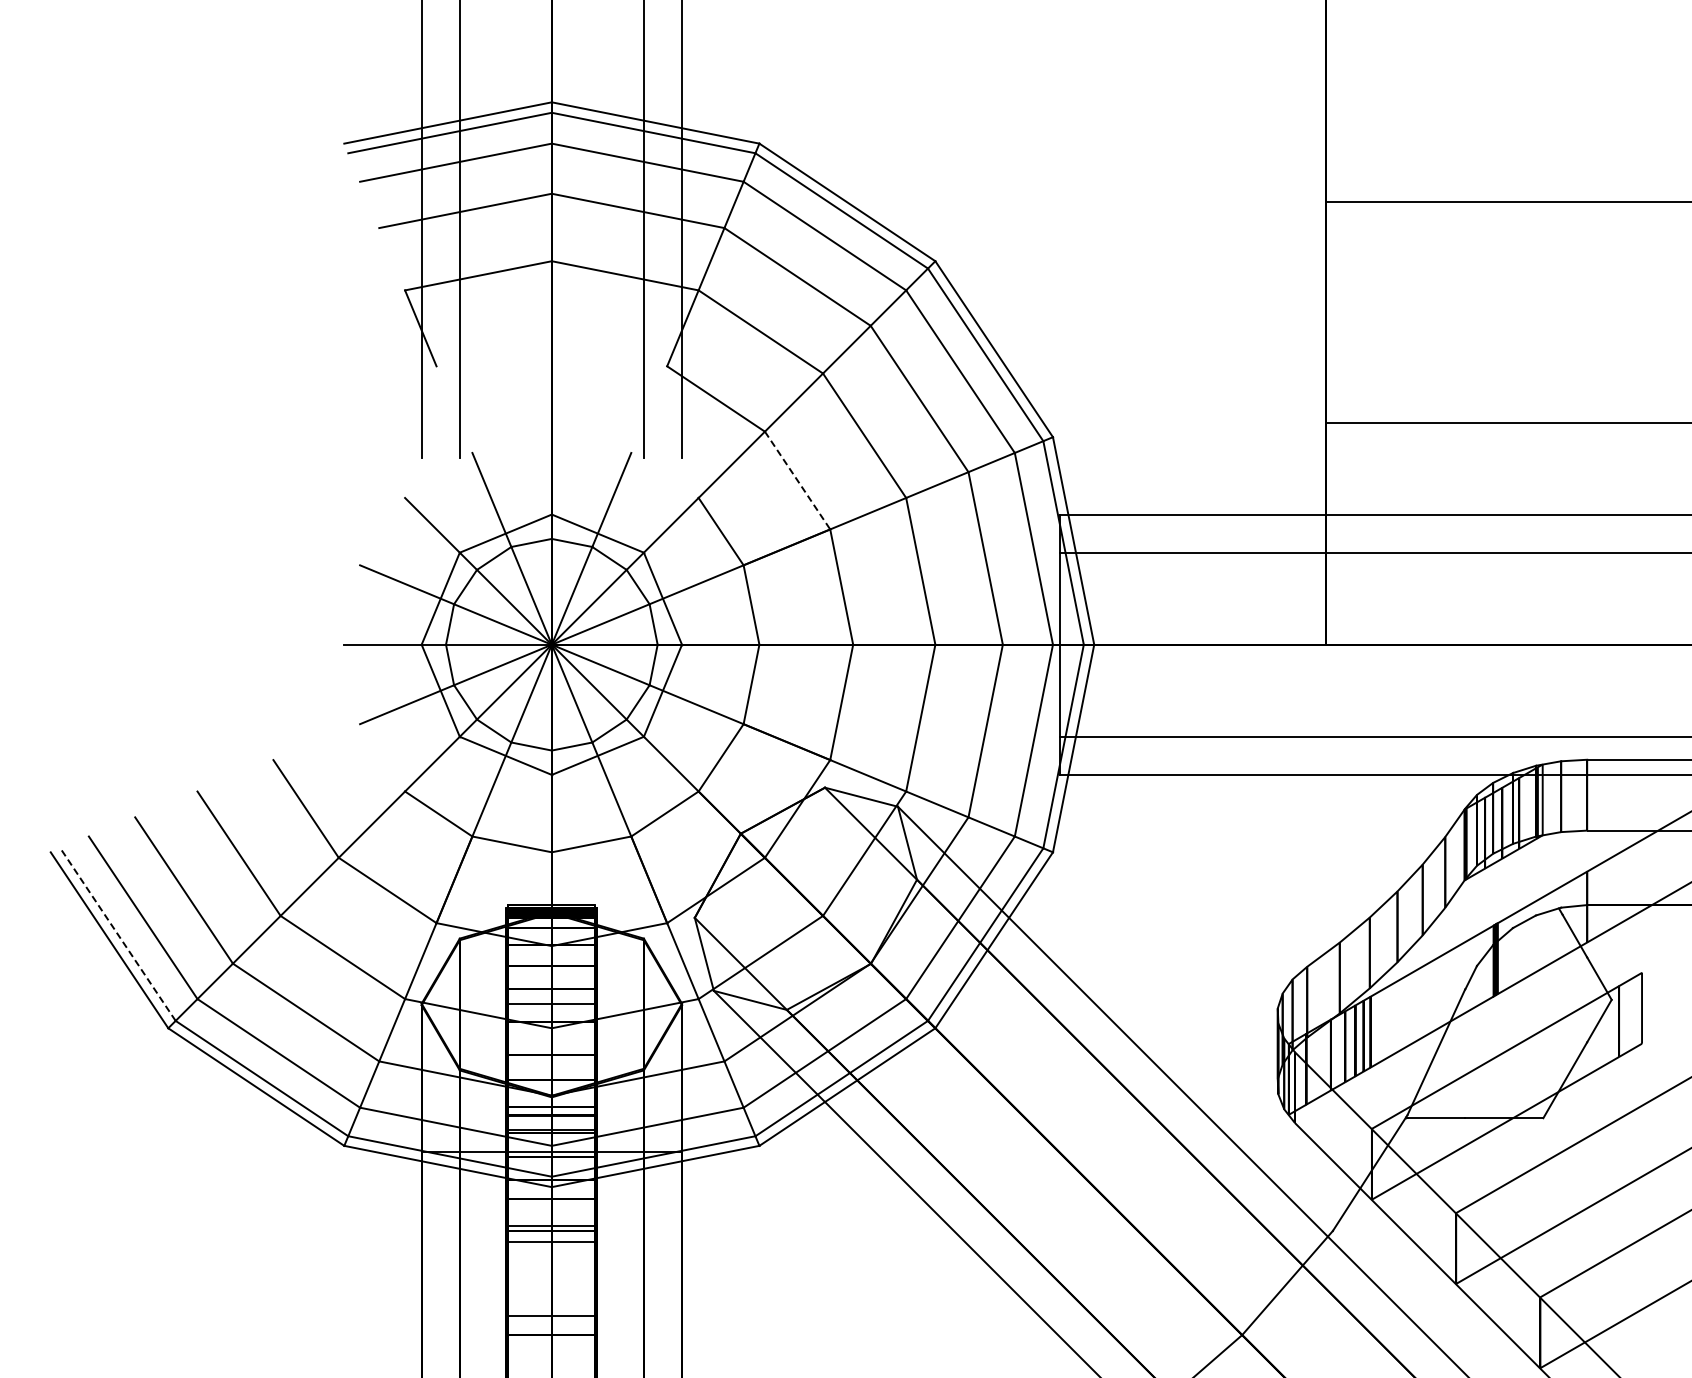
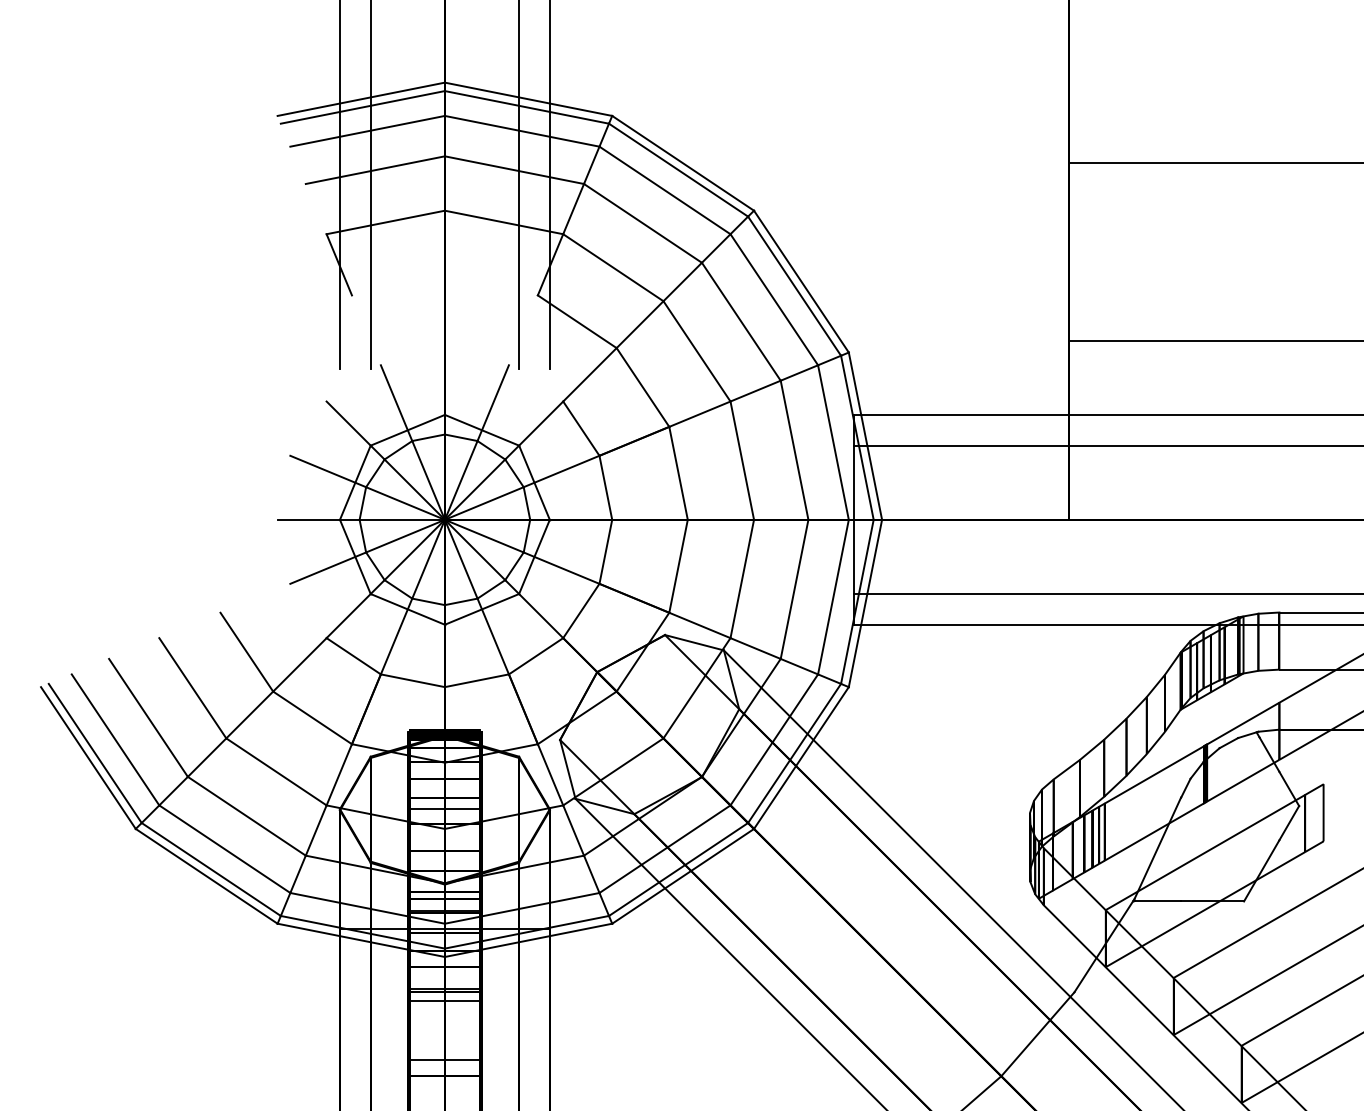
line: (797, 480) -> (642, 387), dashed -> solid
line: (118, 934) -> (95, 753), dashed -> solid

